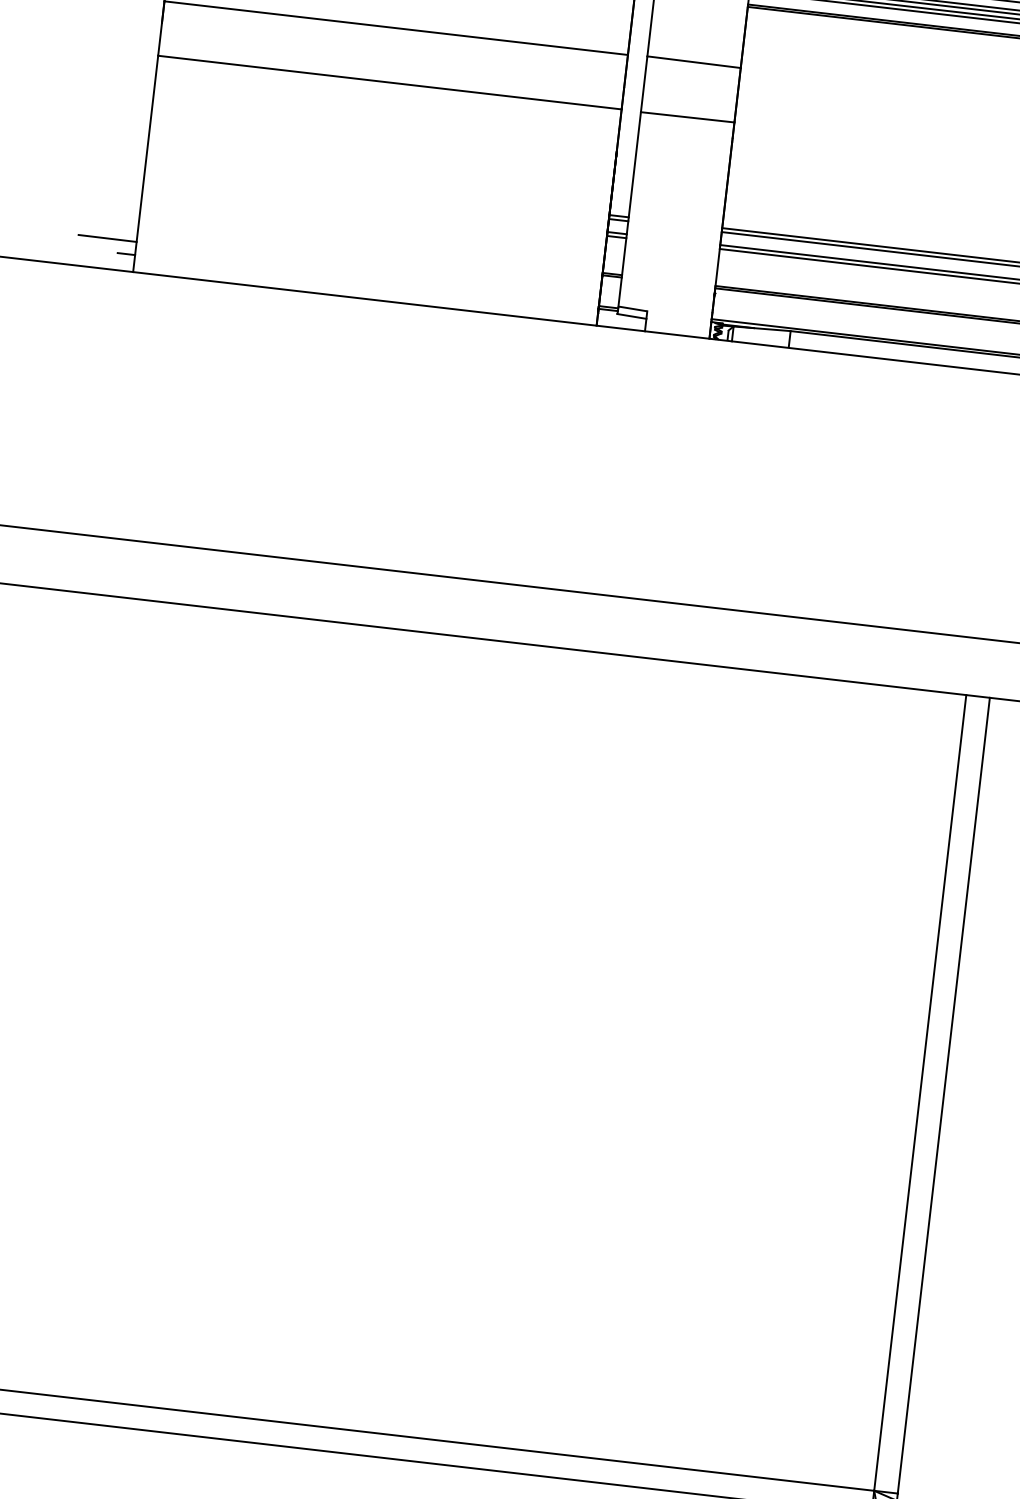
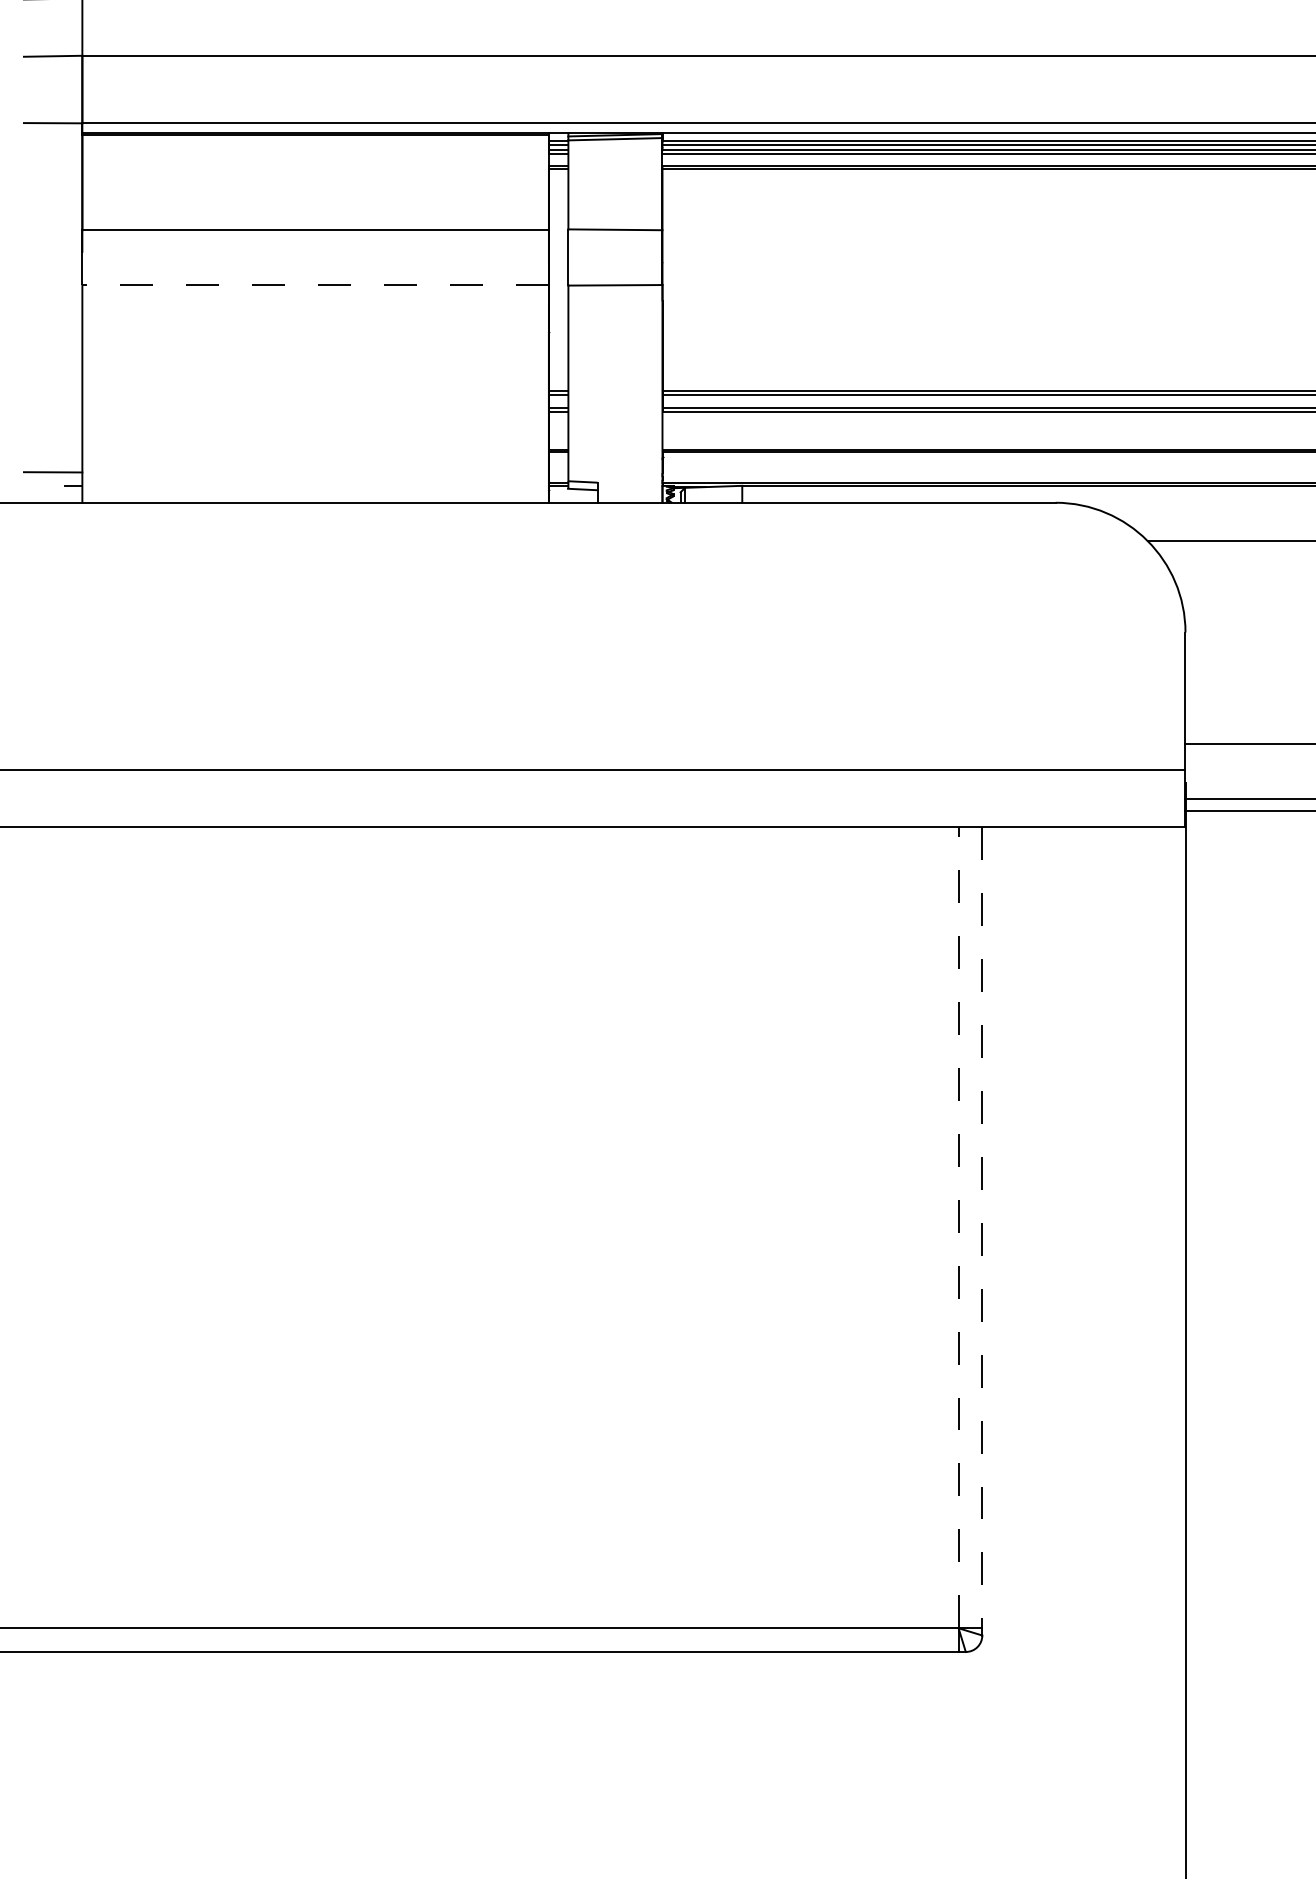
line: (389, 83) -> (315, 285), solid -> dashed
line: (920, 1092) -> (958, 1227), solid -> dashed
line: (944, 1095) -> (982, 1227), solid -> dashed

